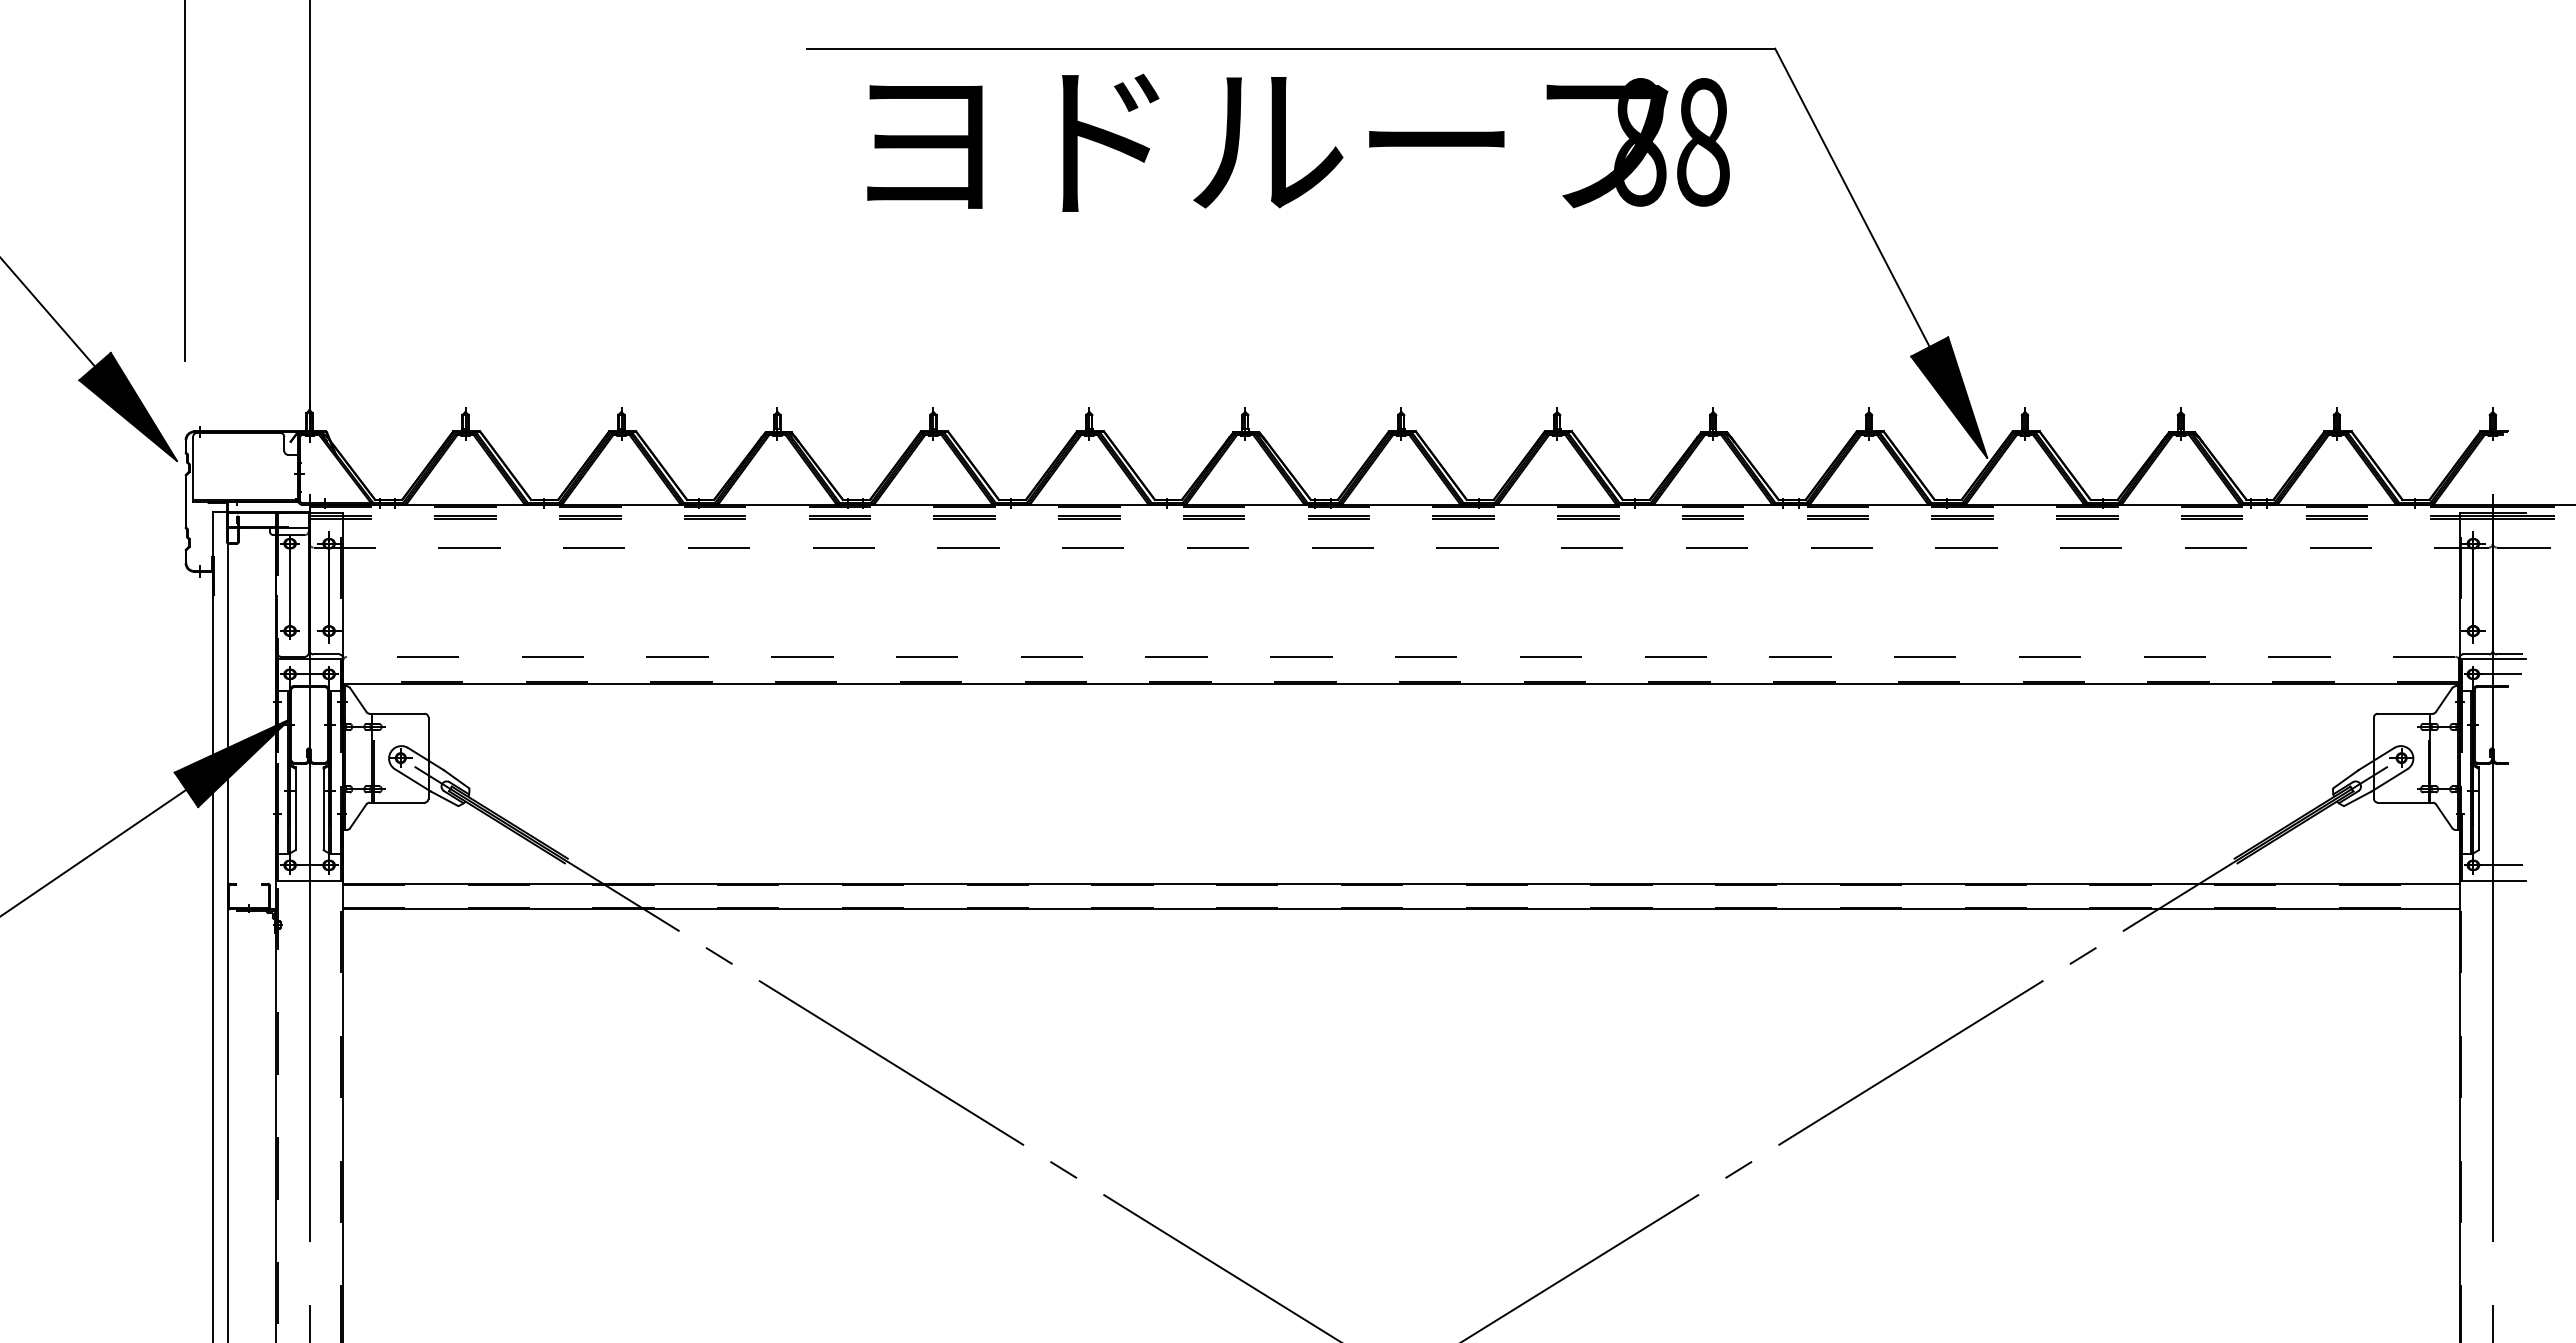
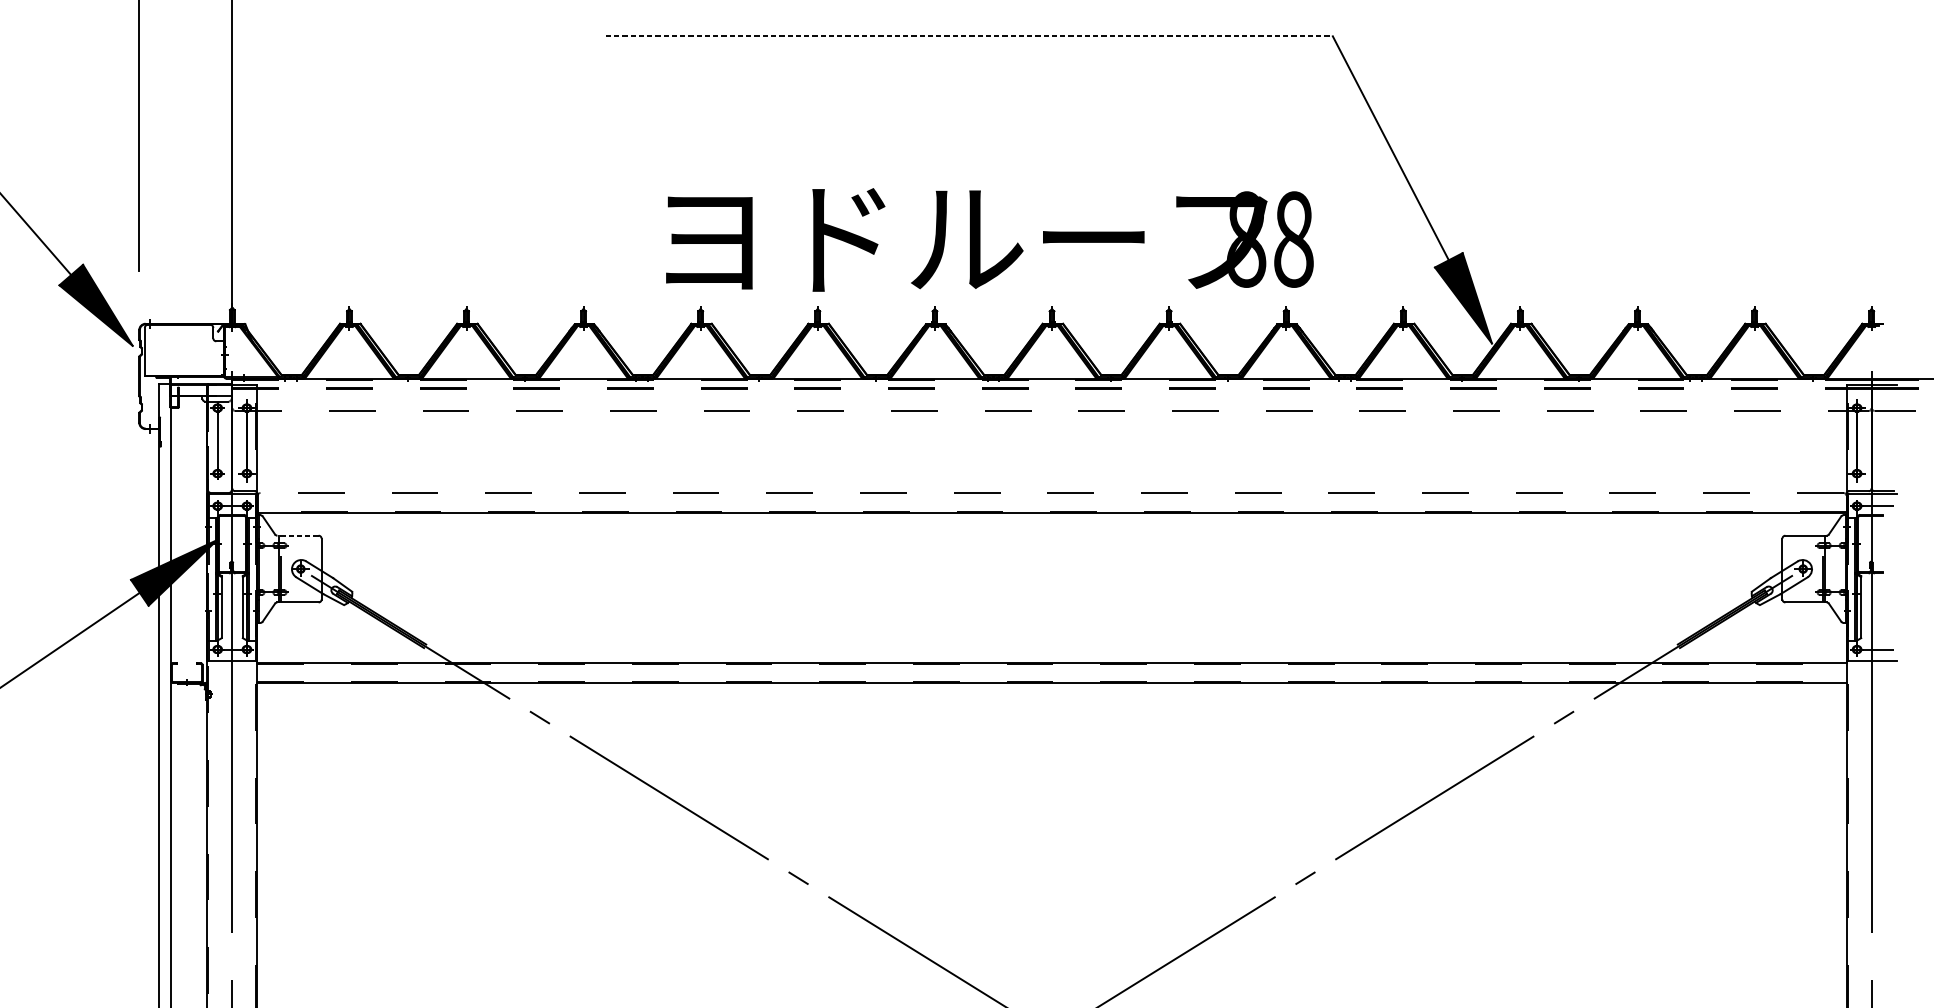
line: (1291, 48) -> (969, 36), solid -> dashed
text: (1298, 142) -> (989, 239), moved
line: (396, 713) -> (297, 535), solid -> dashed

